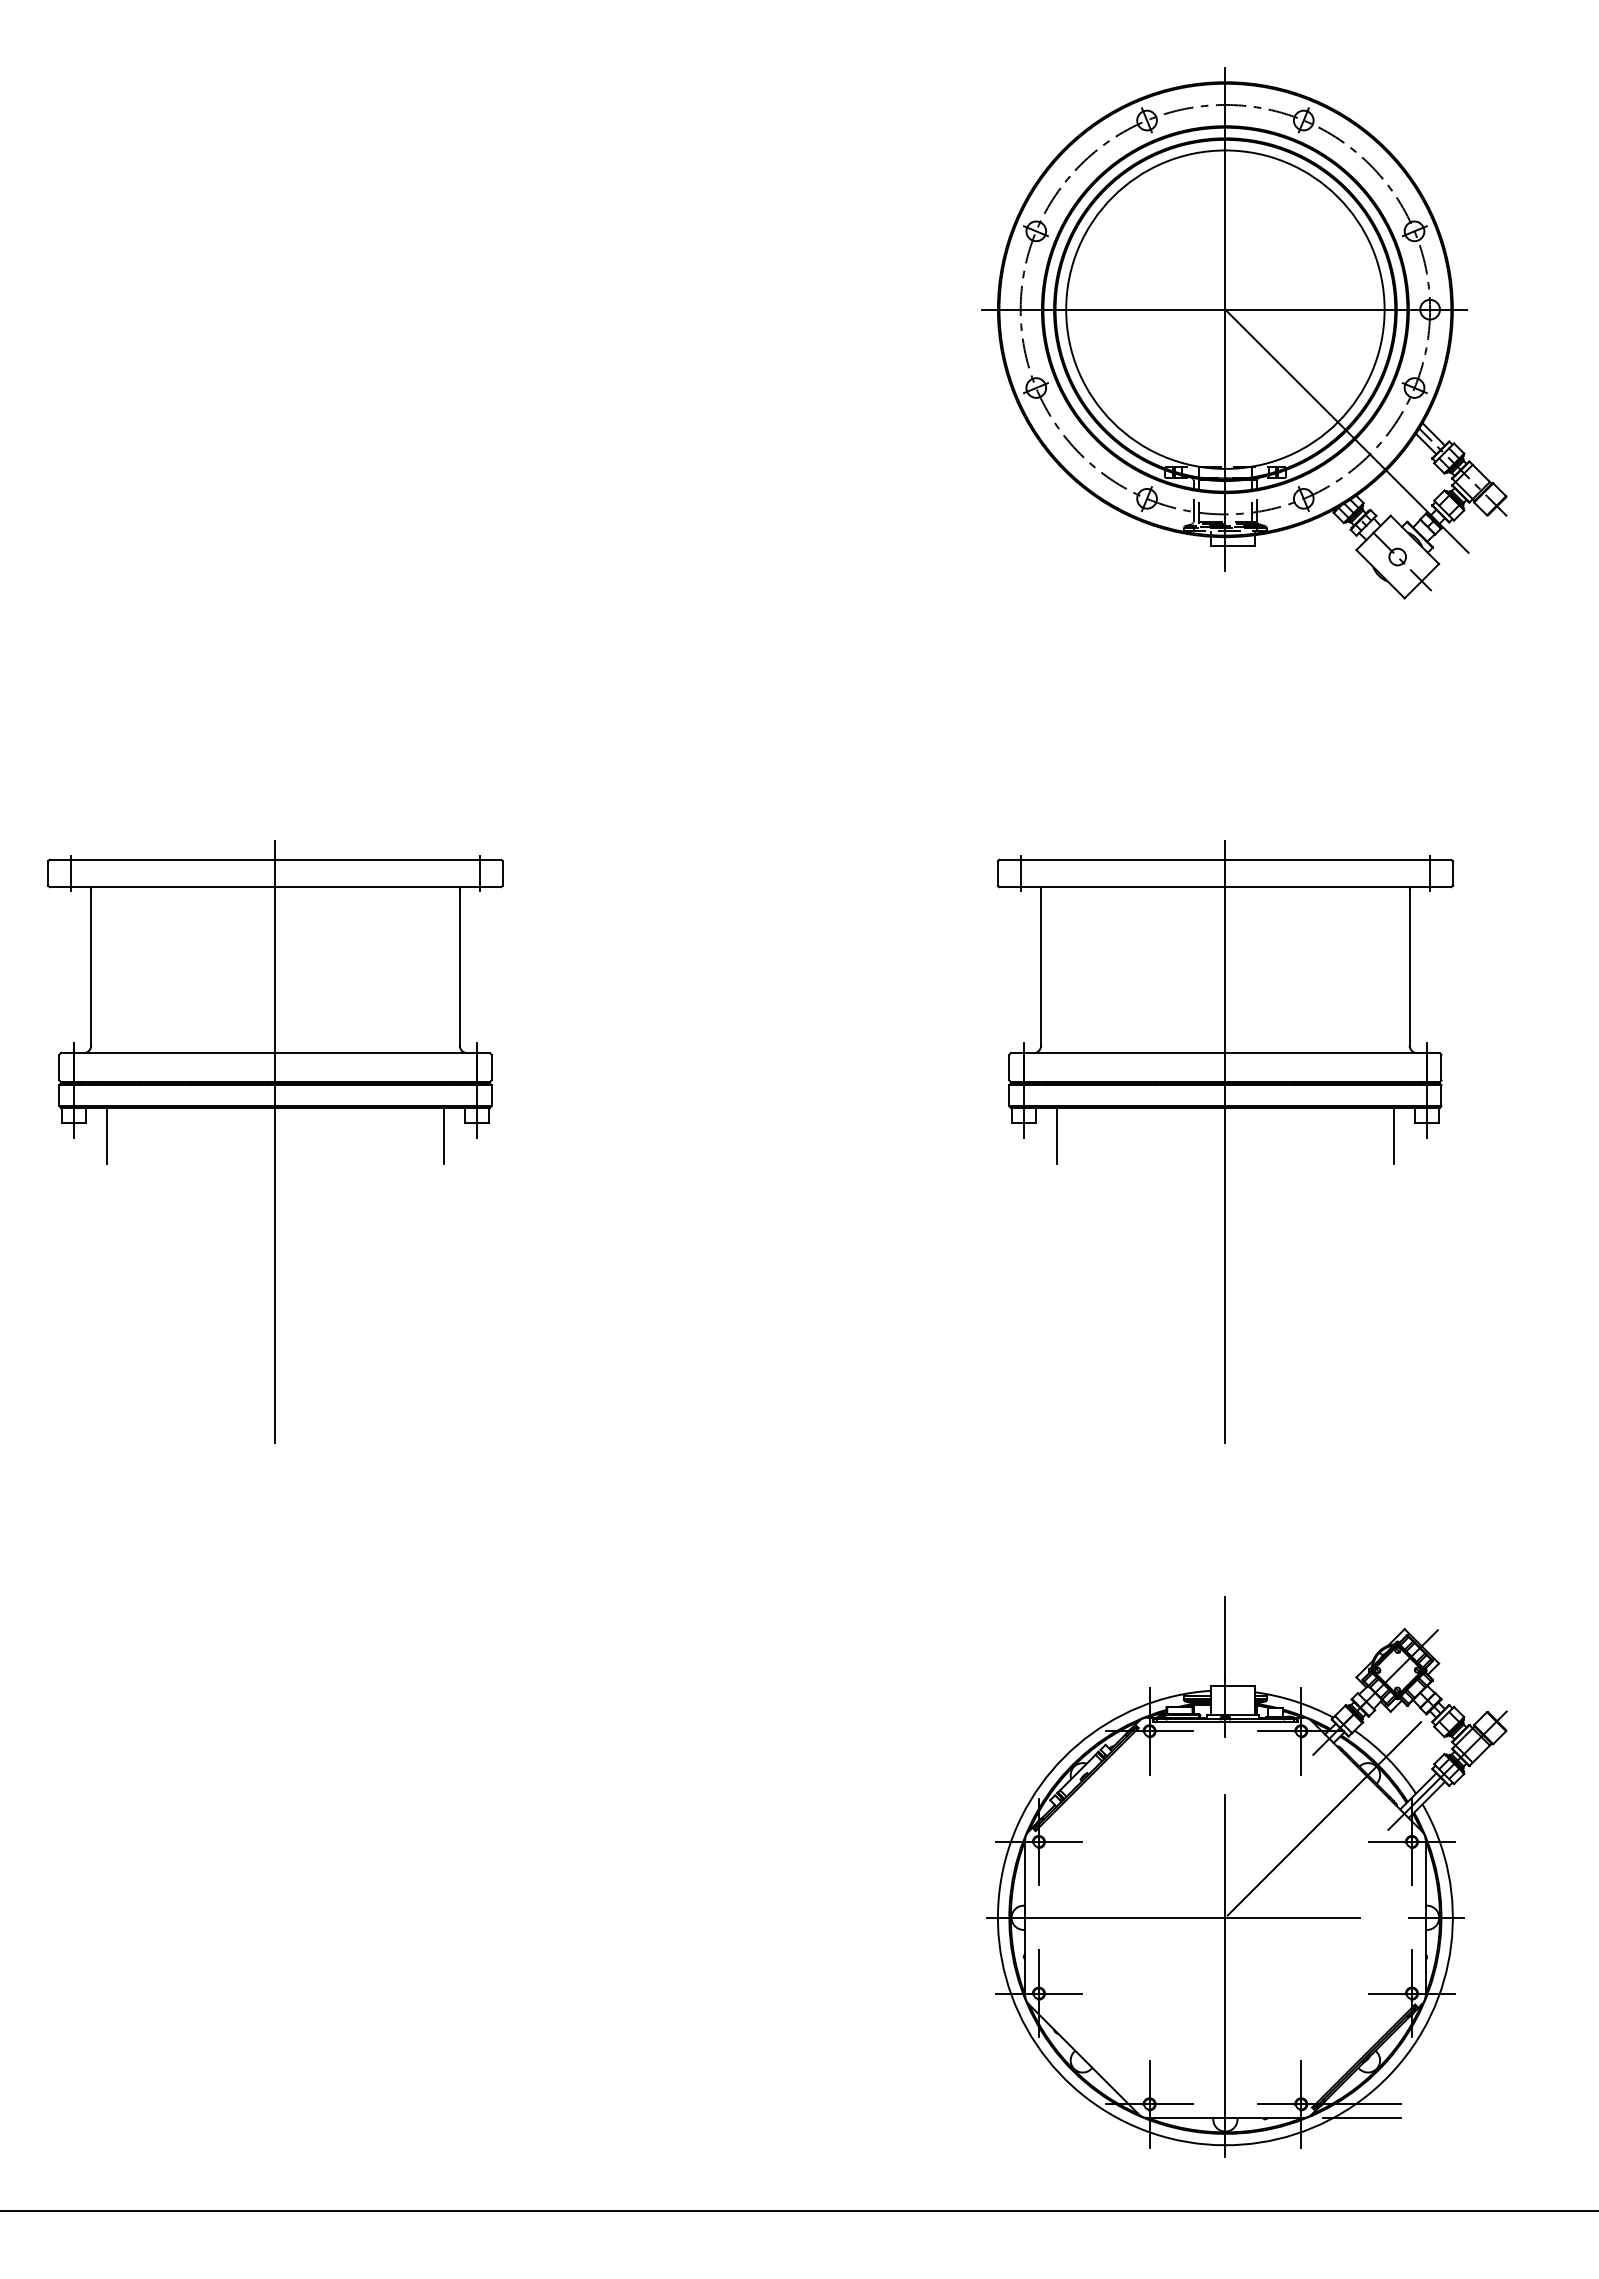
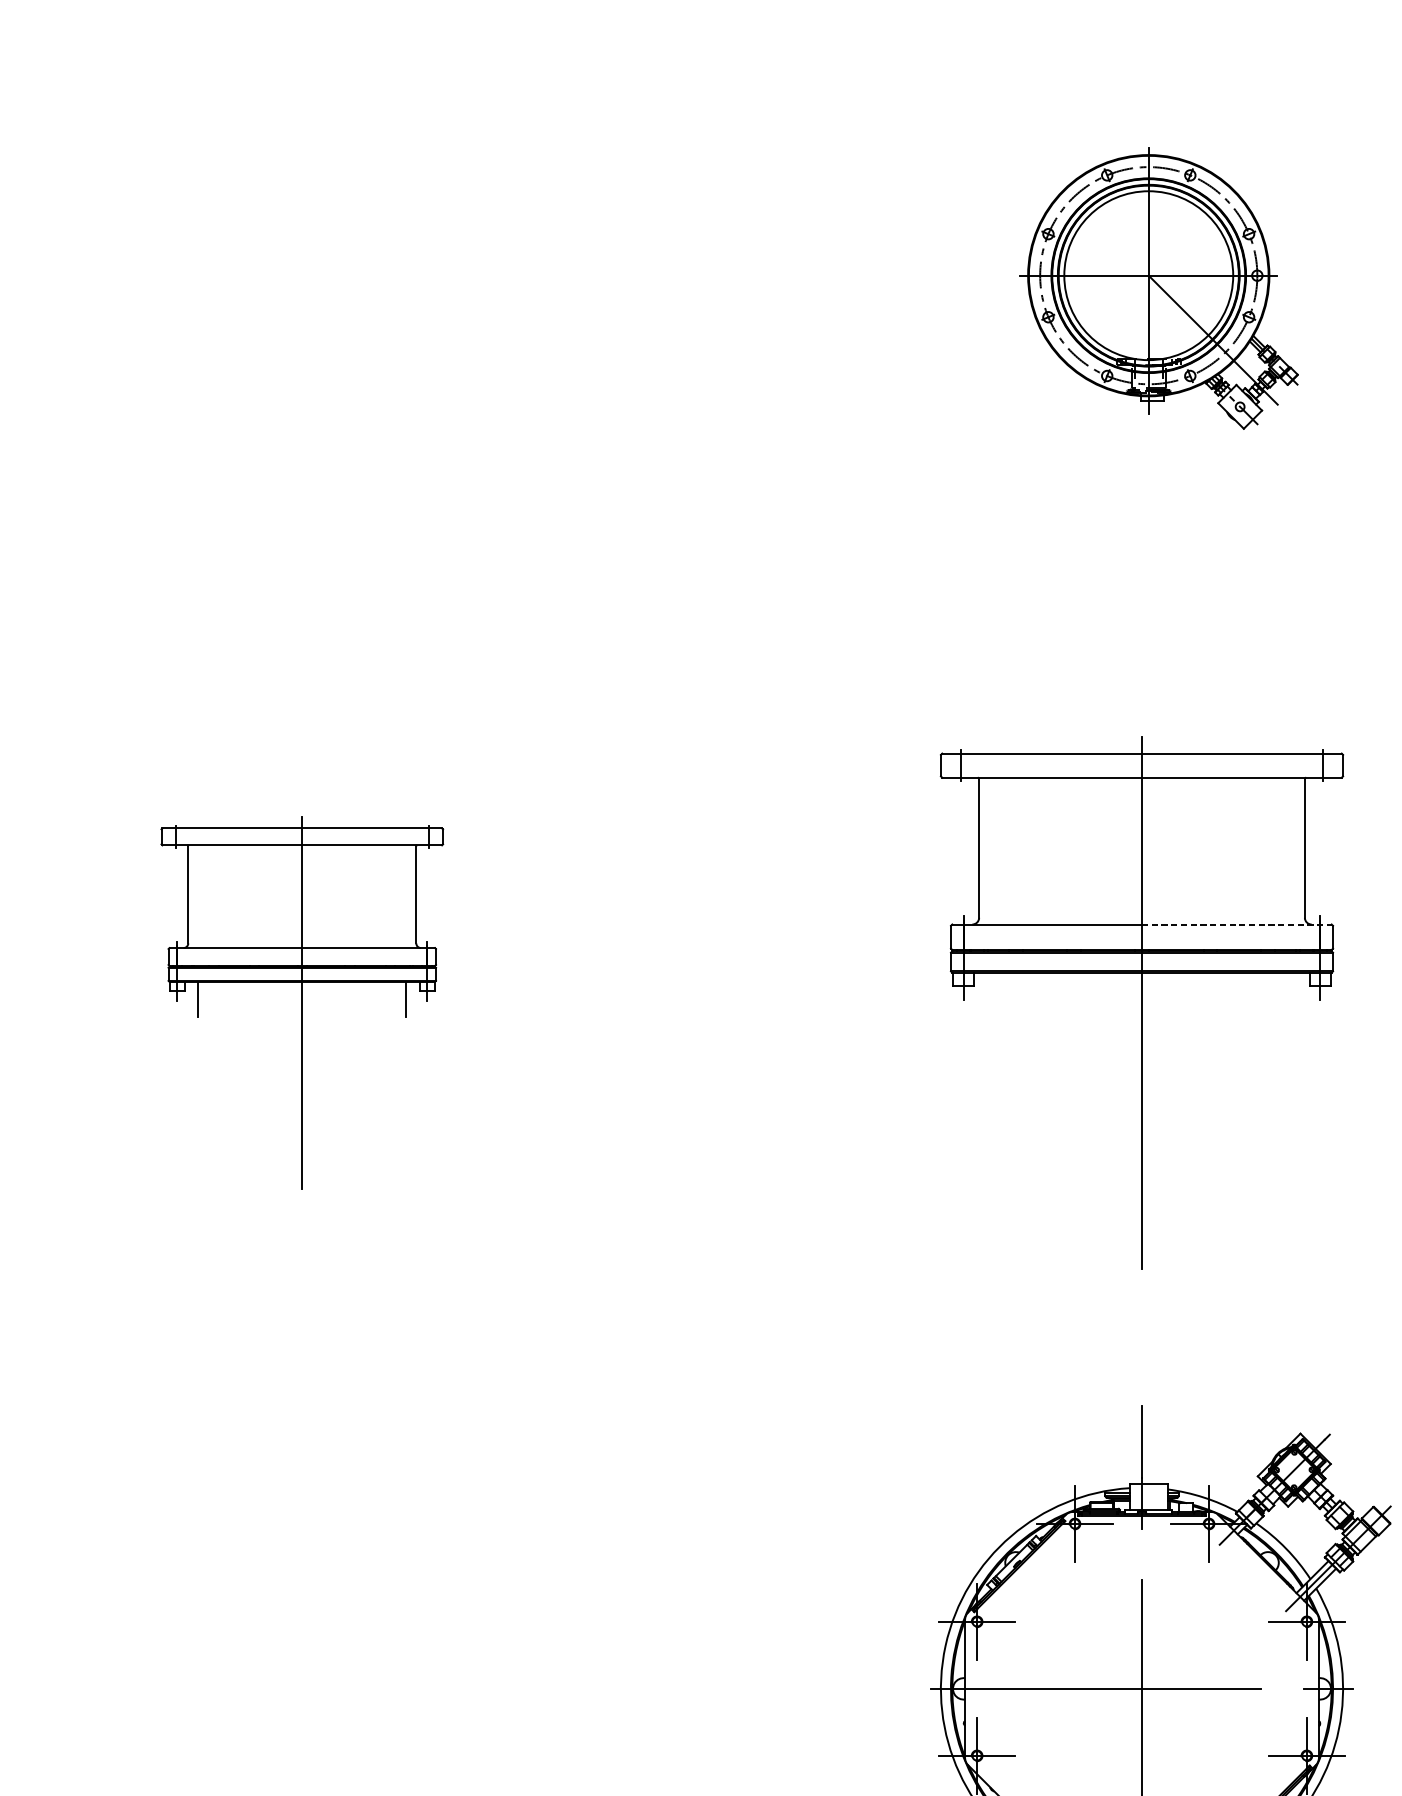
part: (1244, 333) -> (1158, 288), size x0.6
line: (1333, 1053) -> (1237, 924), solid -> dashed
line: (1057, 1135) -> (993, 997), removed
line: (1393, 1135) -> (1290, 997), removed
part: (275, 1141) -> (302, 1002), size x0.7
line: (1324, 1818) -> (1229, 1601), removed

